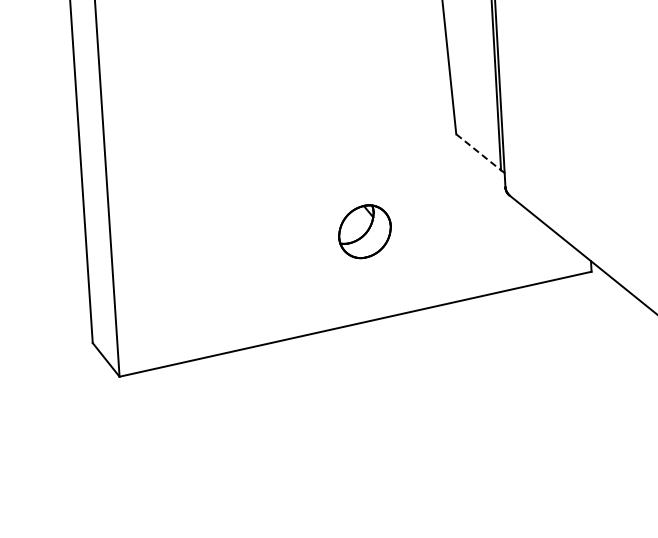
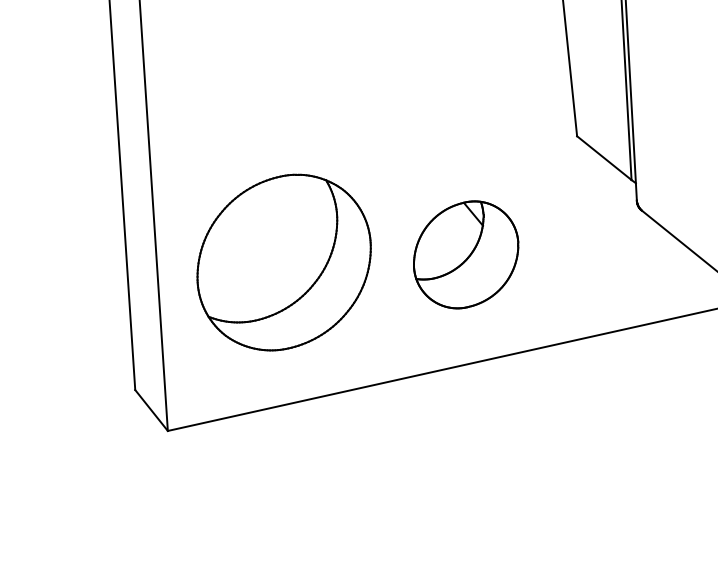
line: (478, 152) -> (604, 158), dashed -> solid
part: (364, 231) -> (465, 254), size x1.67
part: (215, 238) -> (284, 262), added

